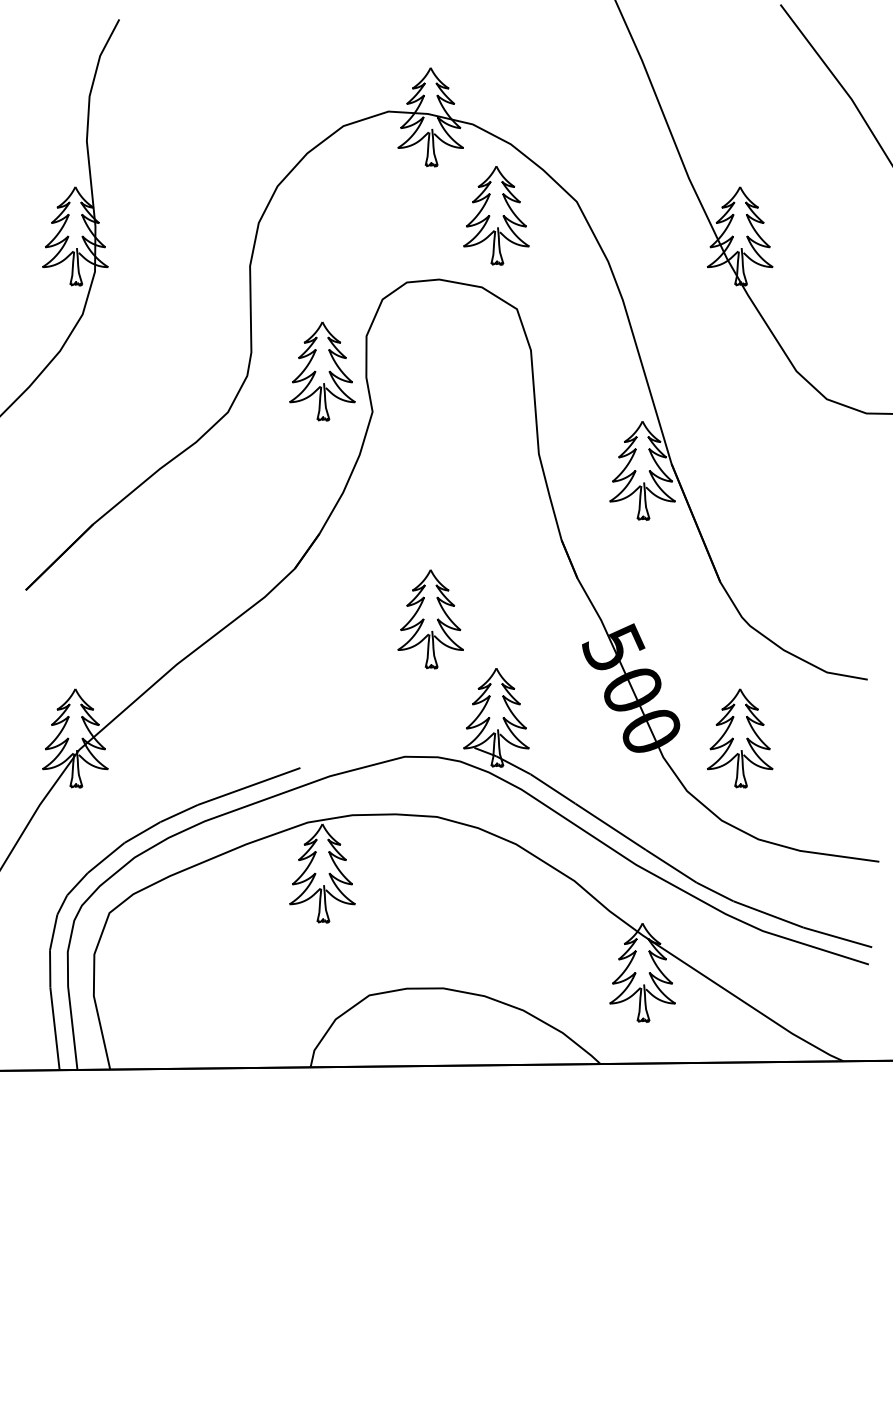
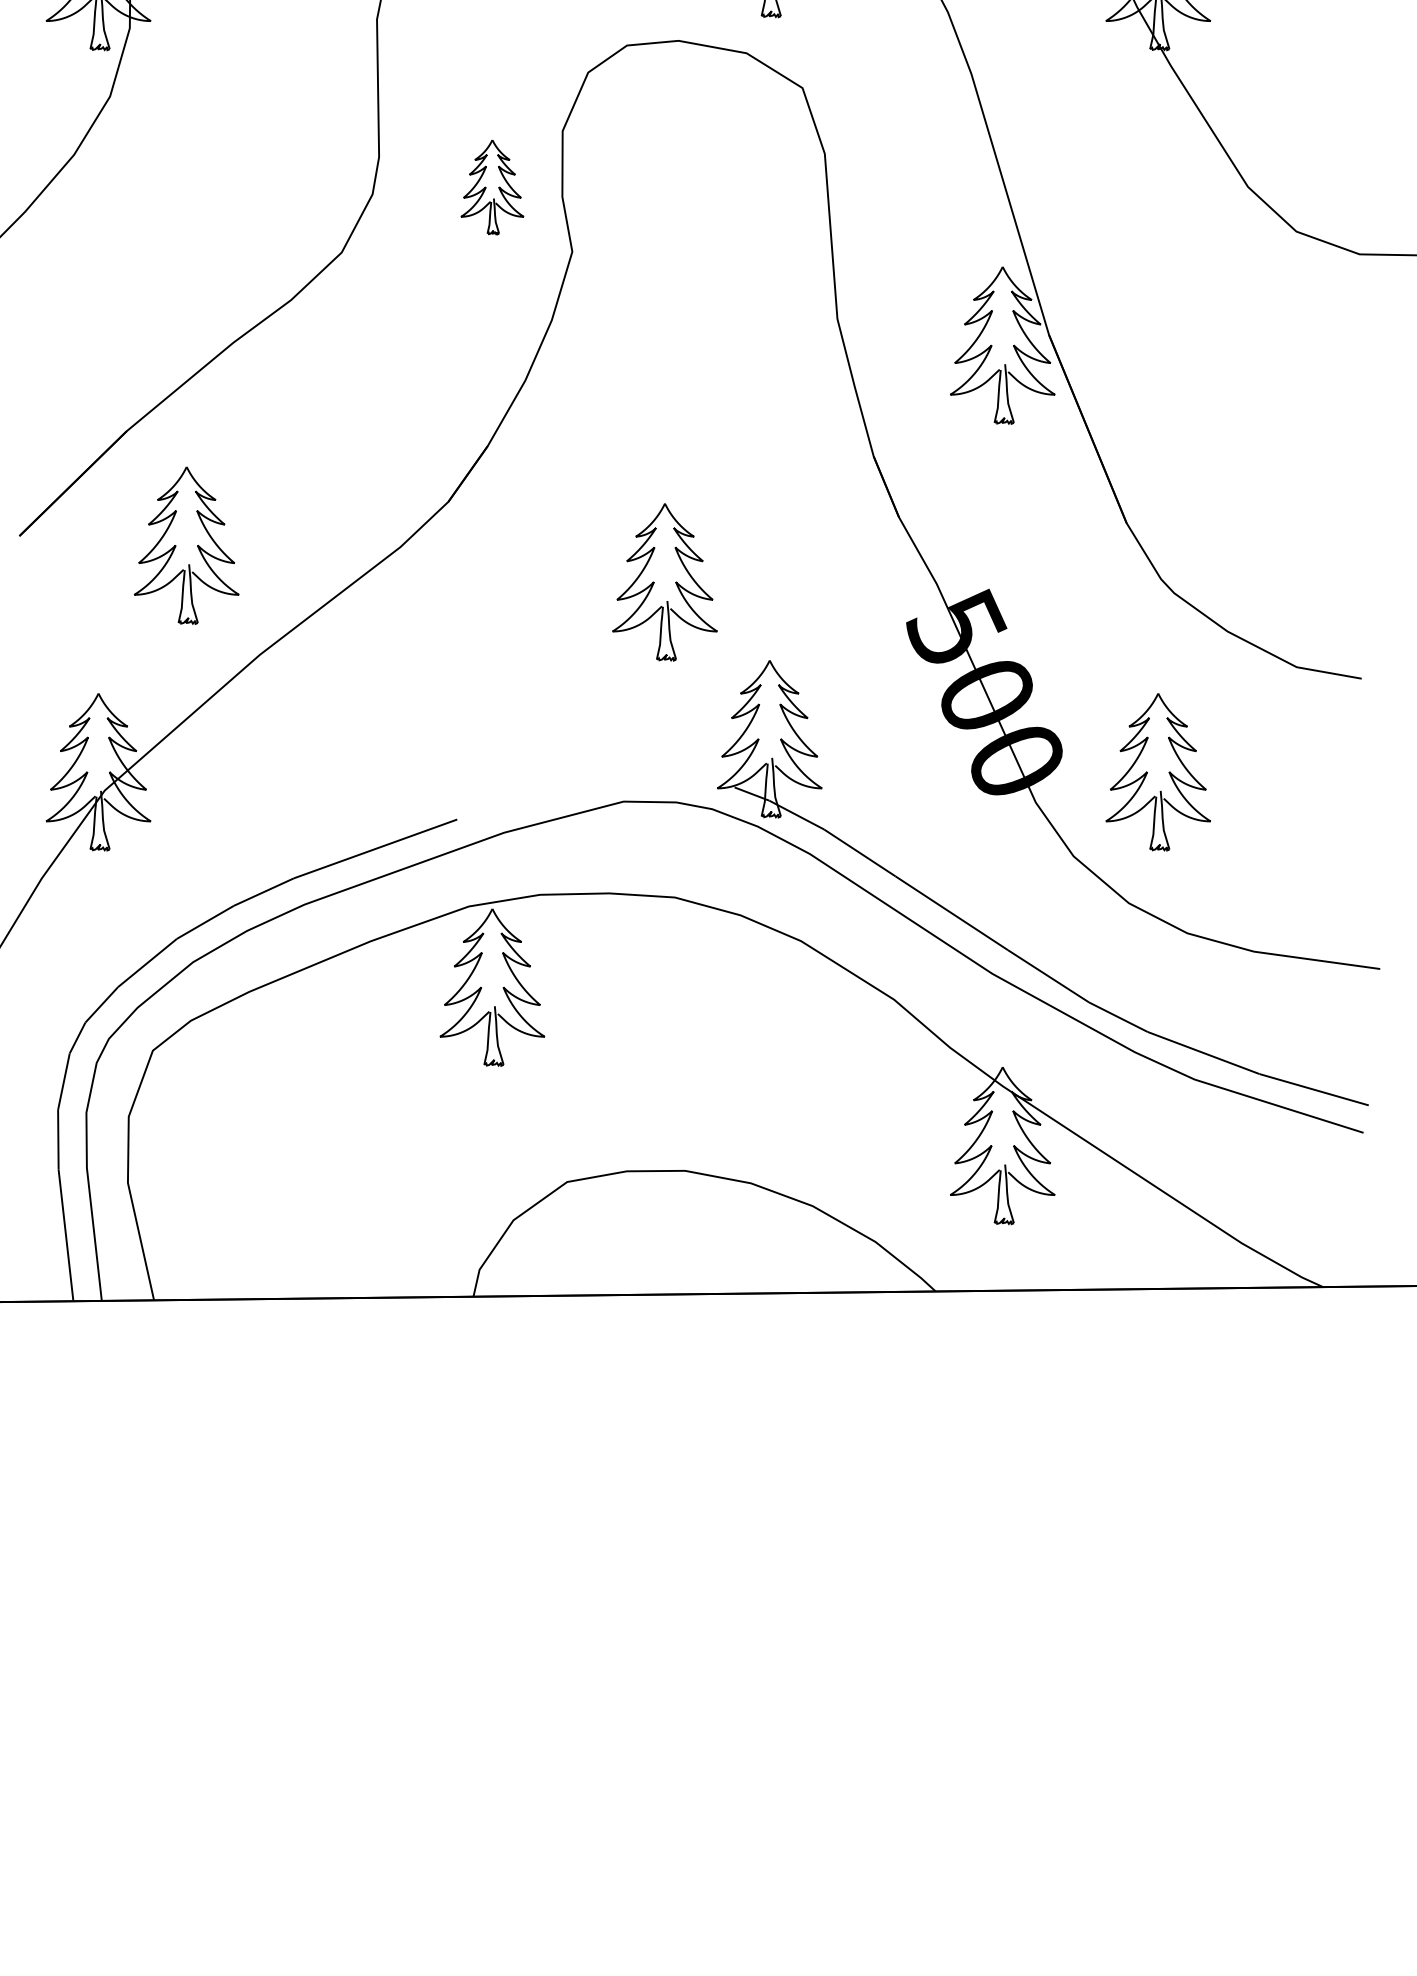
part: (322, 371) -> (492, 187), size x0.6
part: (130, 596) -> (186, 546), added

